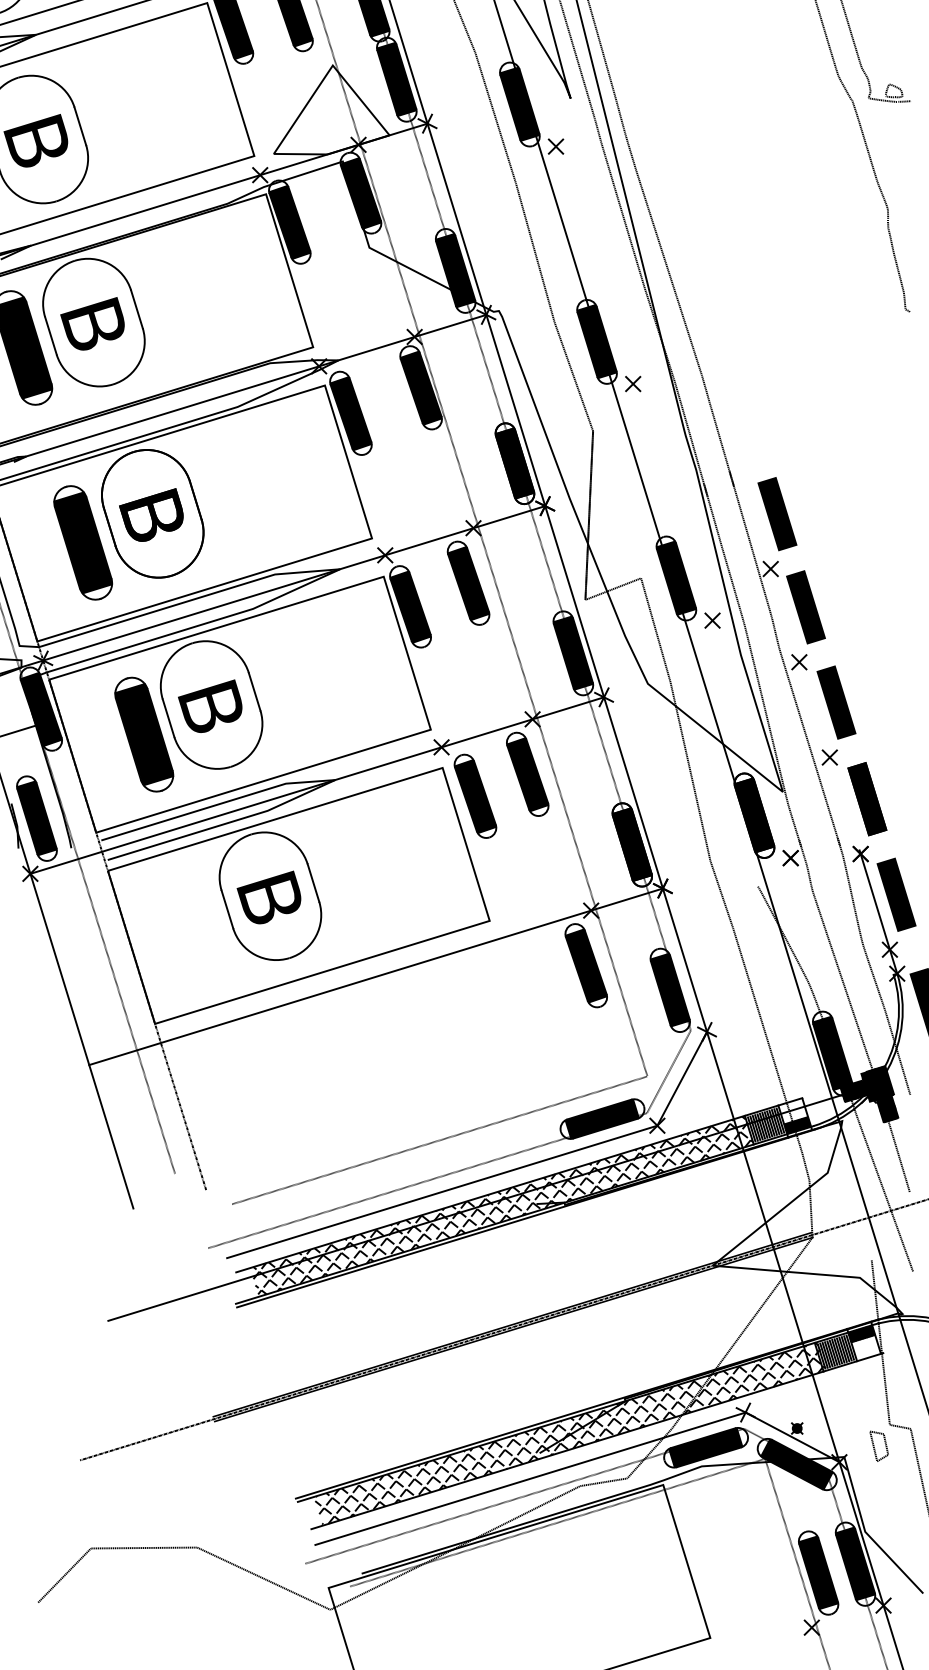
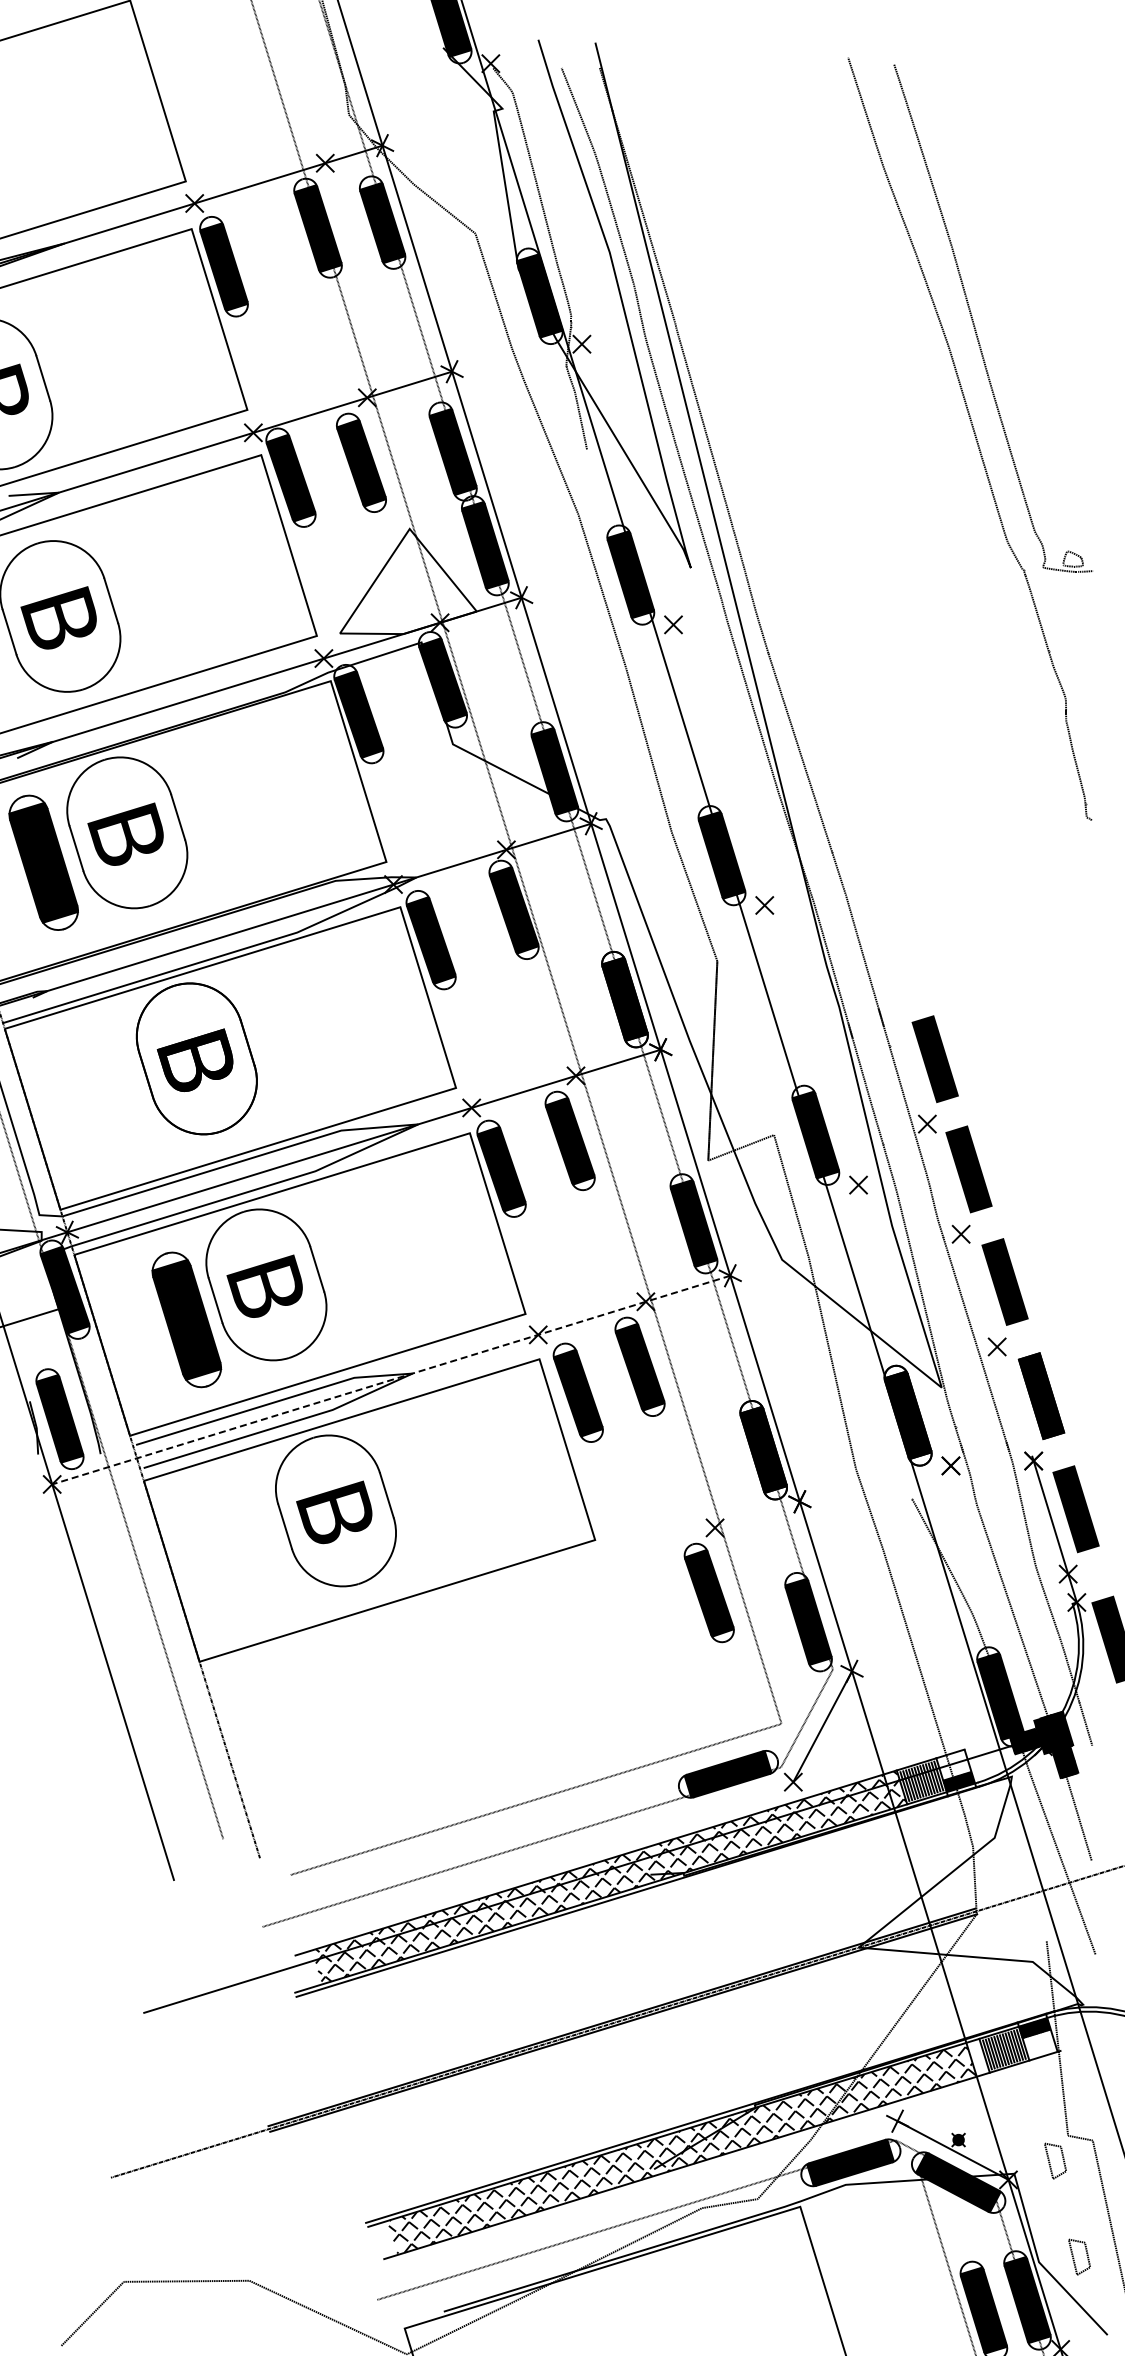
part: (83, 543) -> (114, 1093), removed
line: (317, 785) -> (391, 1380), solid -> dashed
line: (375, 976) -> (460, 1605), removed
line: (441, 1192) -> (538, 1860), removed
hatch: (815, 1358) -> (980, 2057), removed
line: (530, 1478) -> (643, 2199), removed
line: (556, 1522) -> (674, 2251), removed
part: (899, 1527) -> (1079, 2256), added

